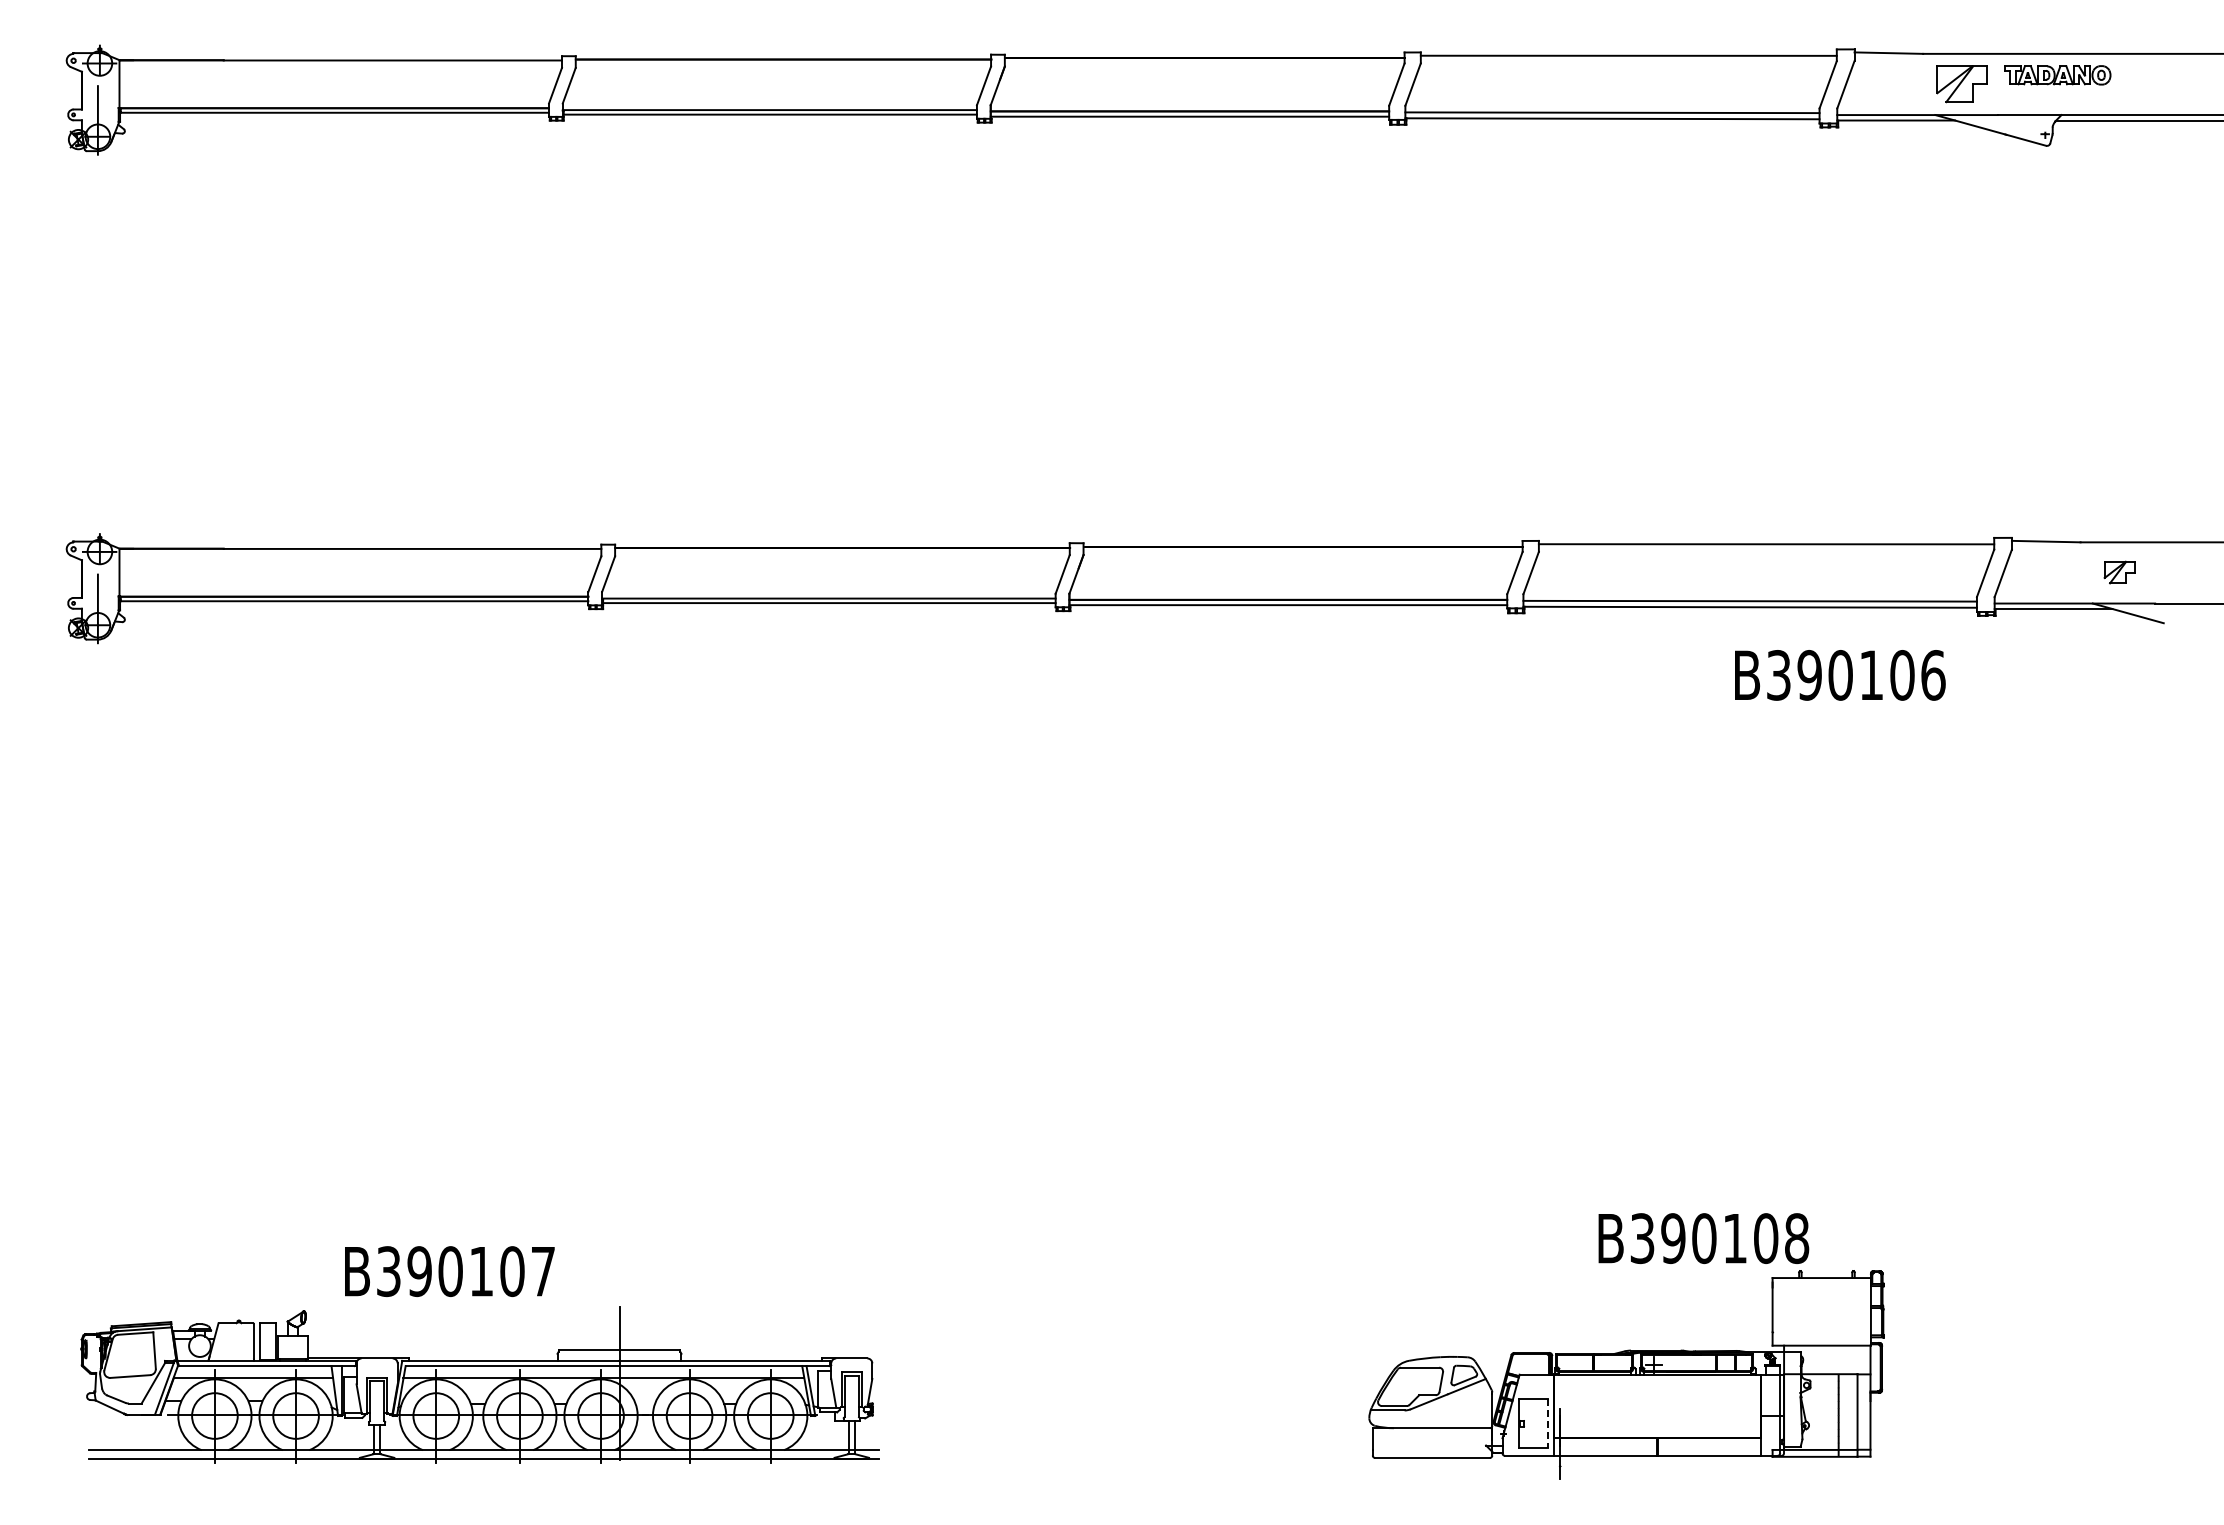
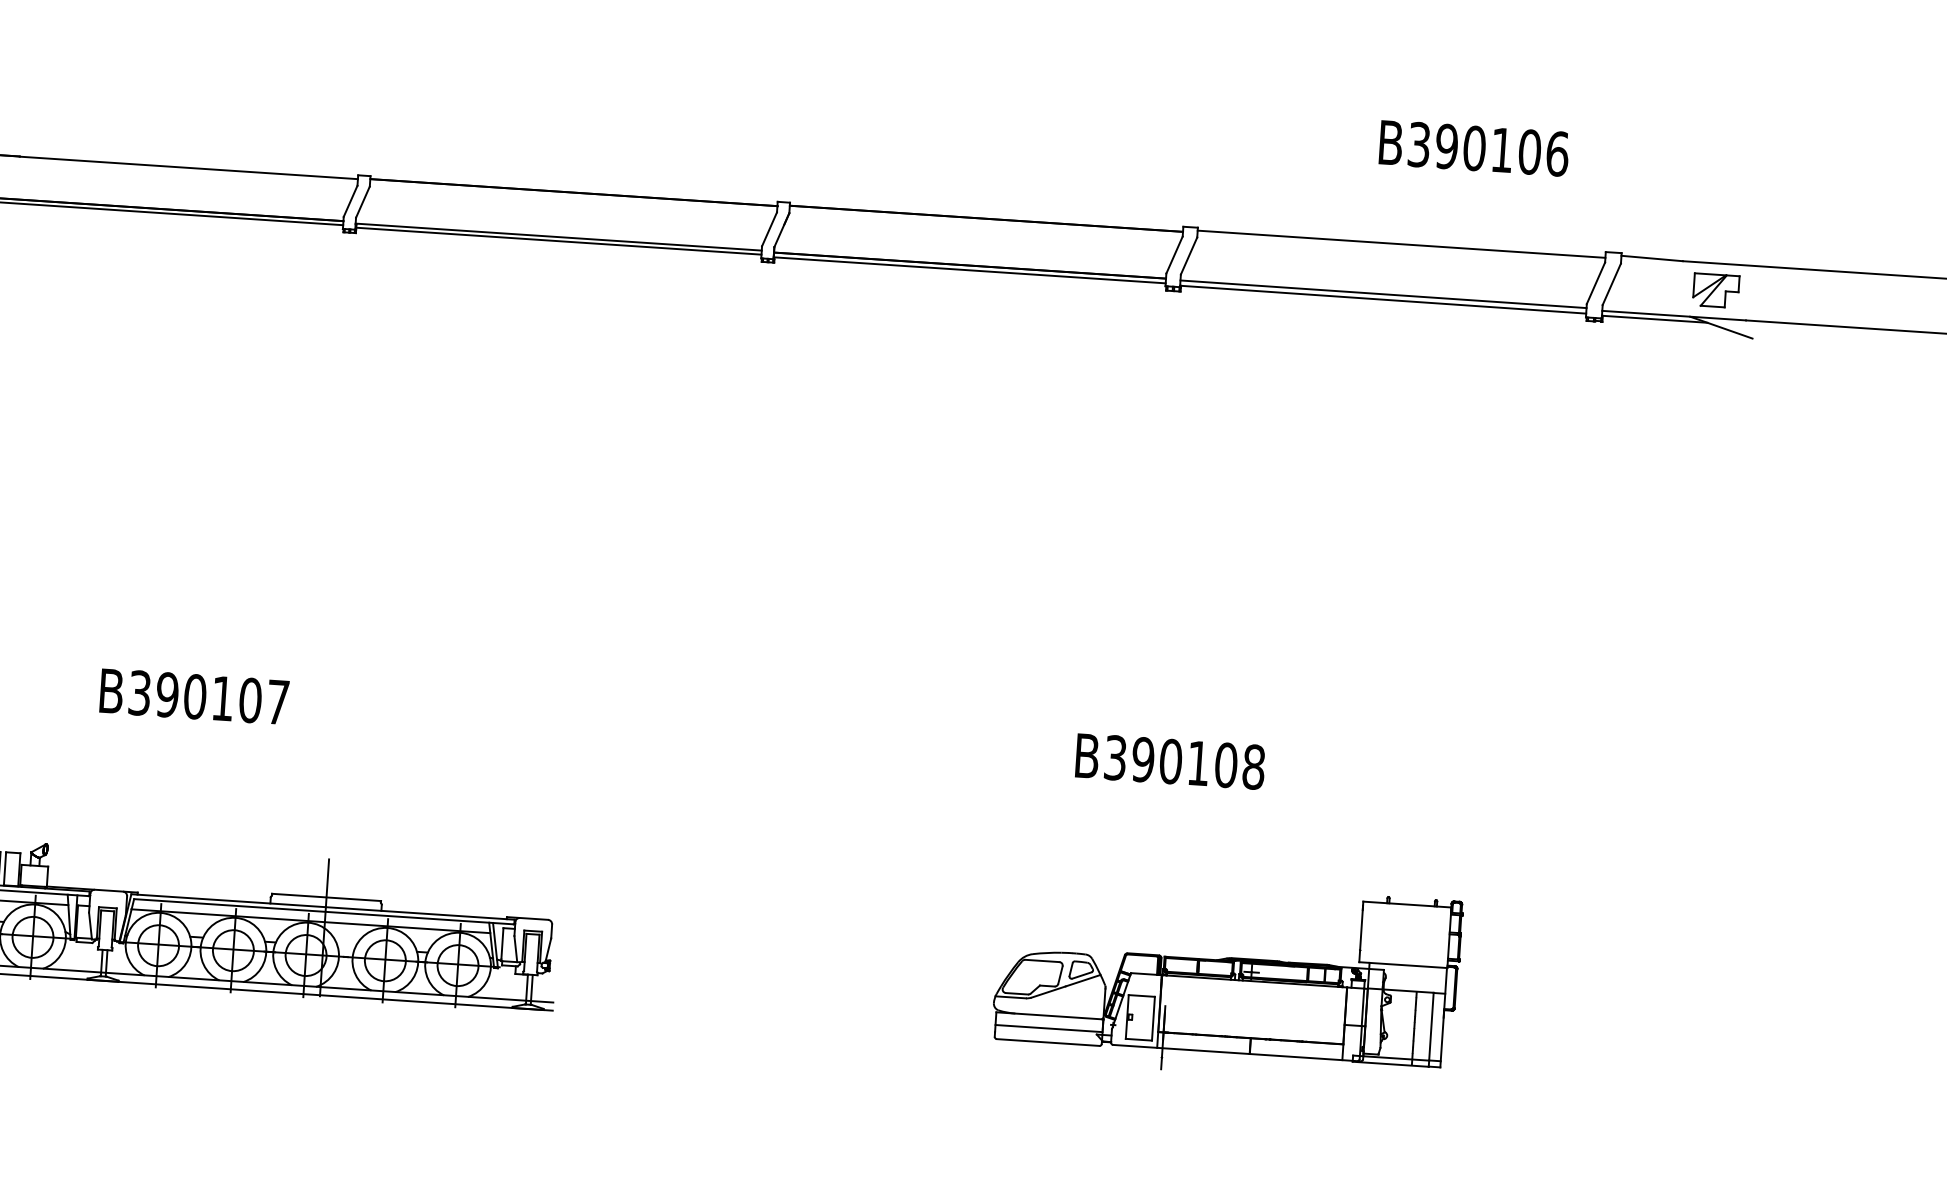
part: (2119, 572) -> (1715, 290), size x1.67
text: (1840, 675) -> (1474, 148), moved
text: (1703, 1238) -> (1170, 761), moved
text: (449, 1271) -> (194, 696), moved
line: (1547, 1424) -> (1153, 1019), dashed -> solid
line: (1432, 1442) -> (1049, 1028), added

